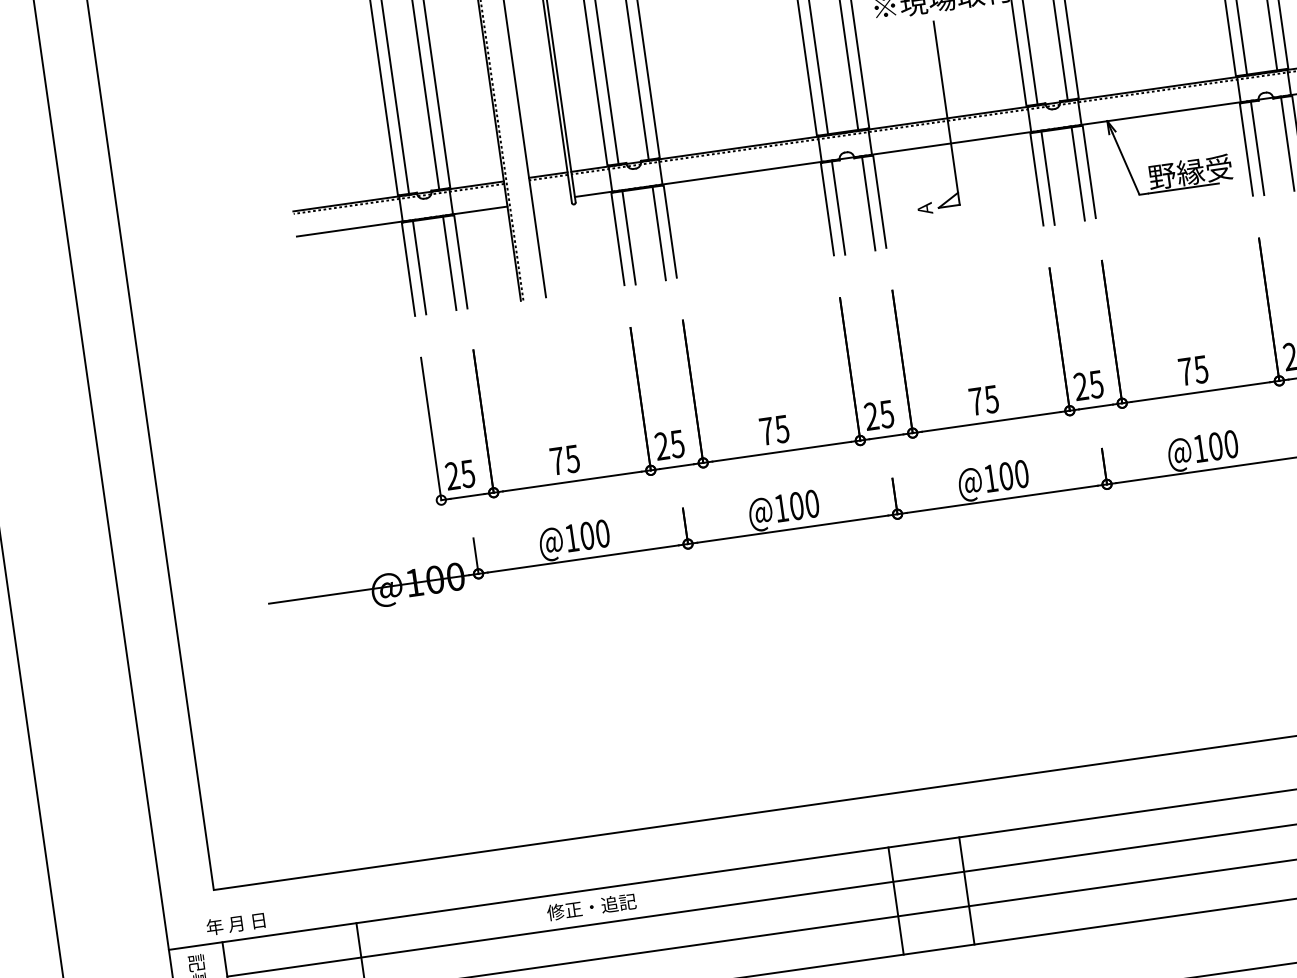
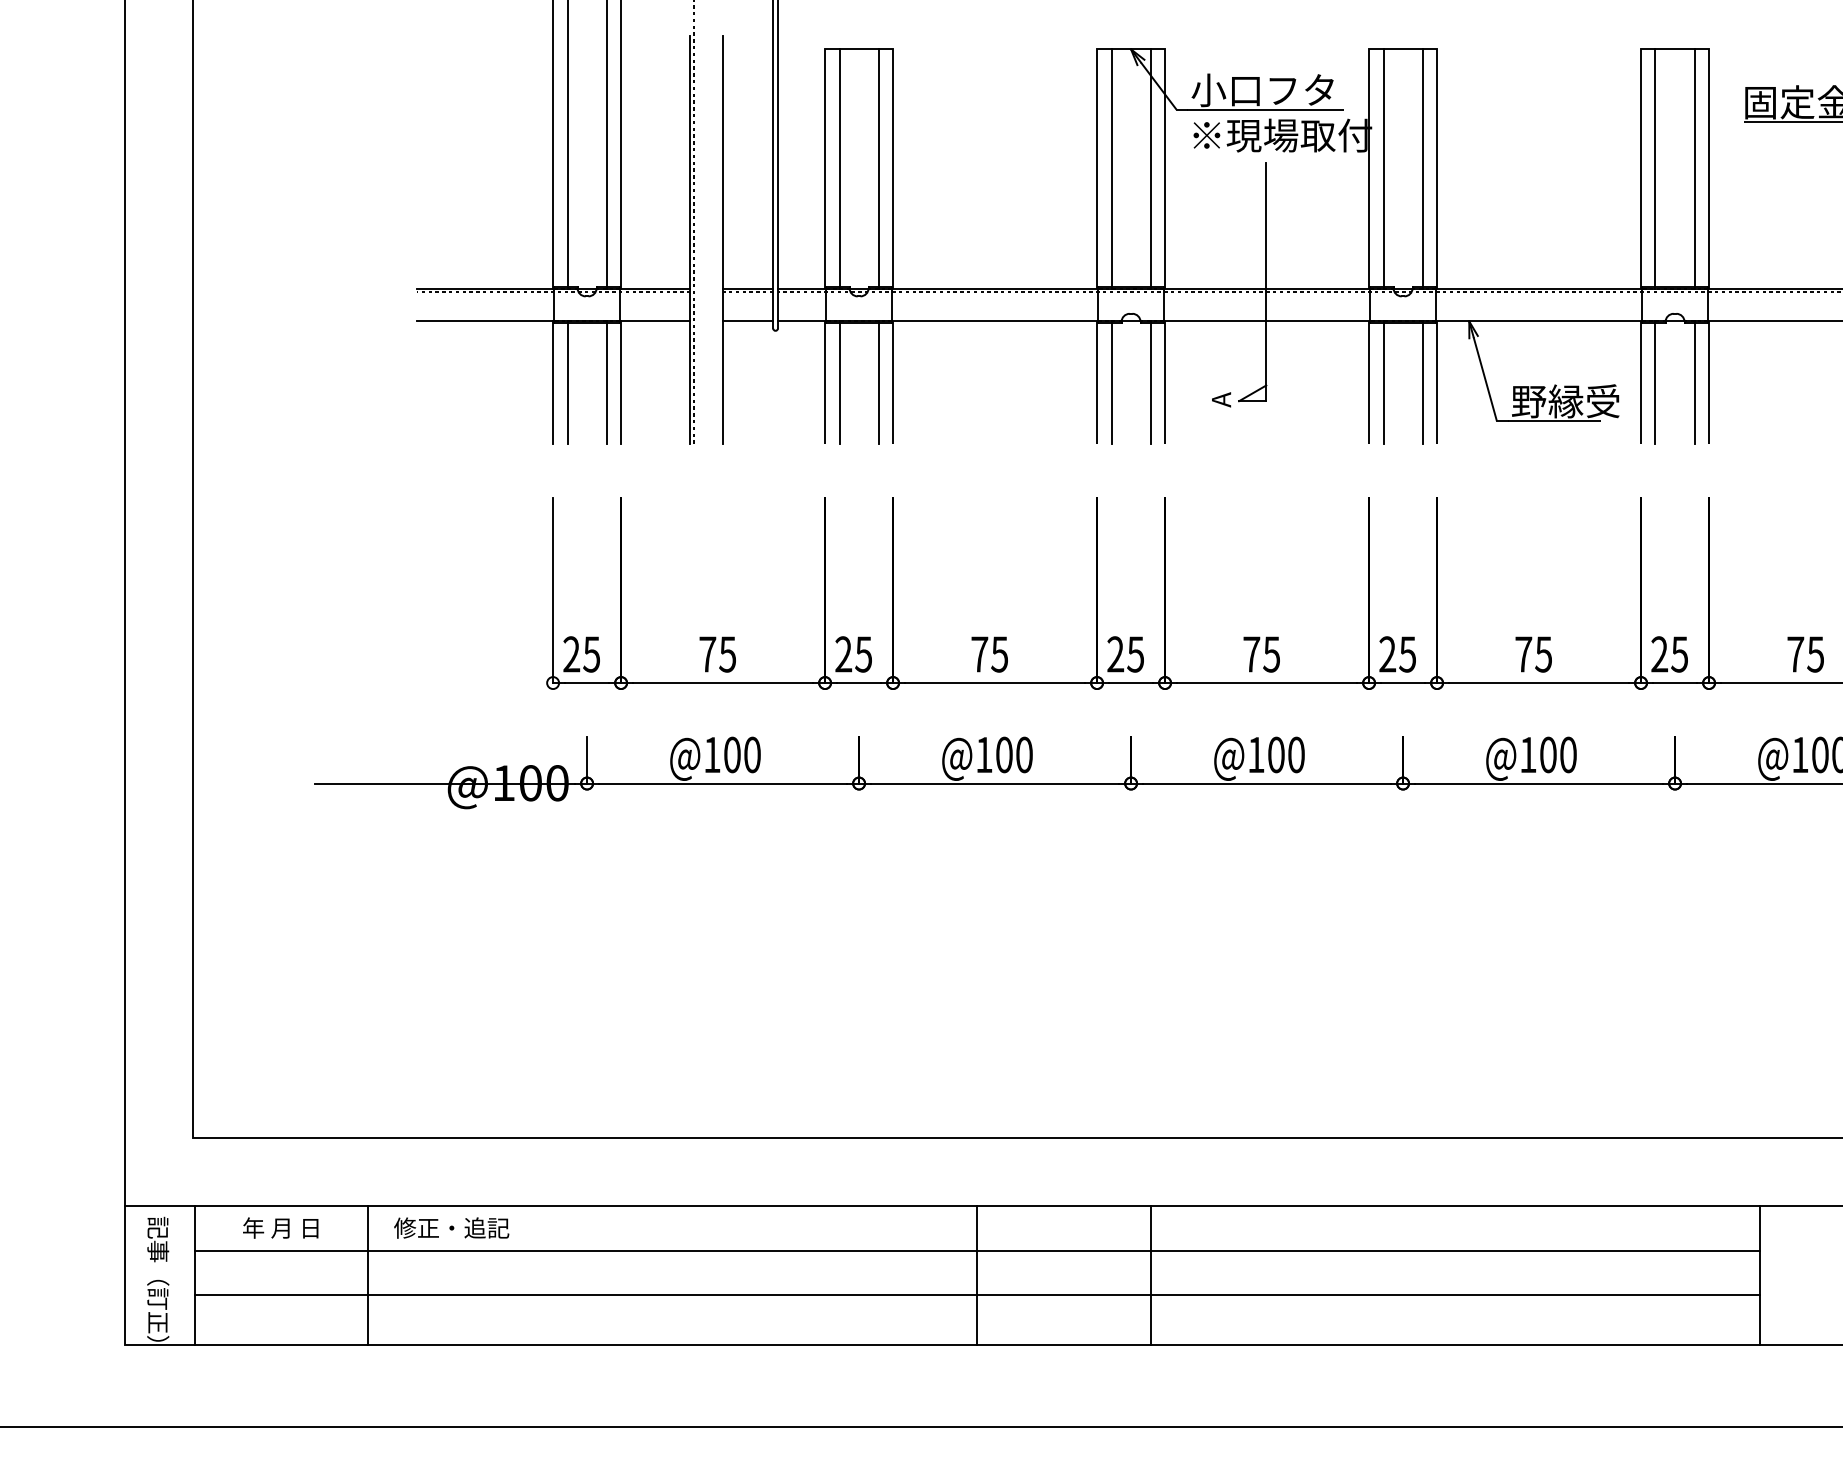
line: (552, 200) -> (748, 321), added
line: (896, 900) -> (977, 1275), moved
text: (591, 906) -> (451, 1227), moved
text: (235, 923) -> (280, 1227), moved

